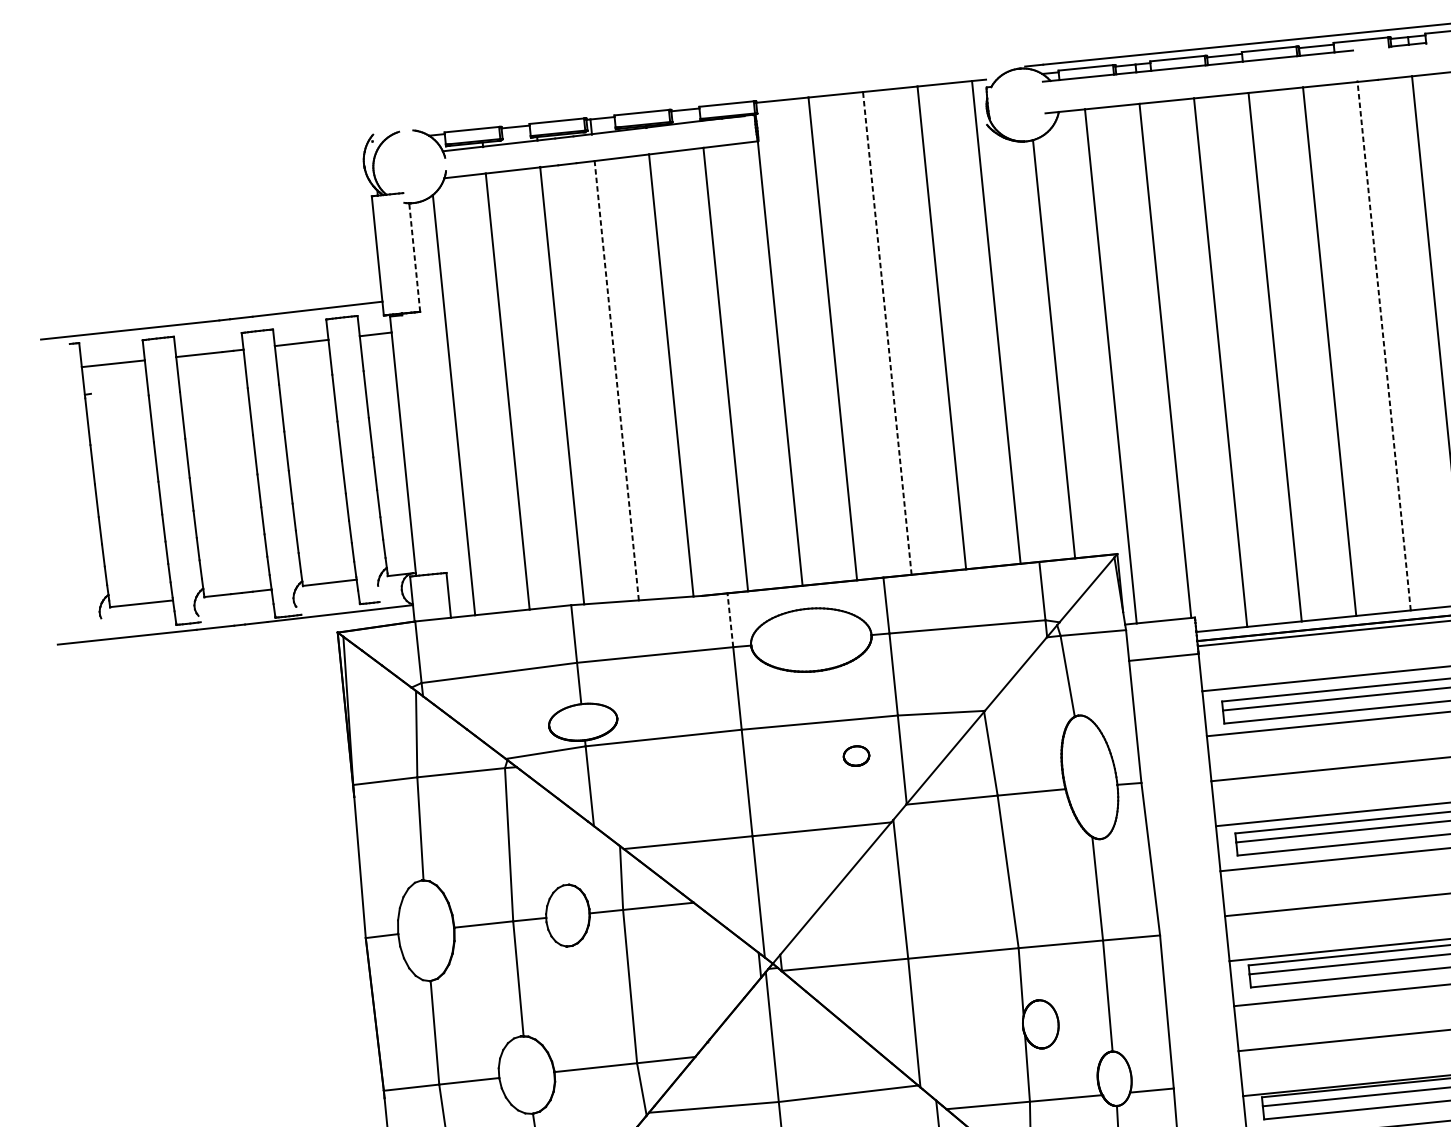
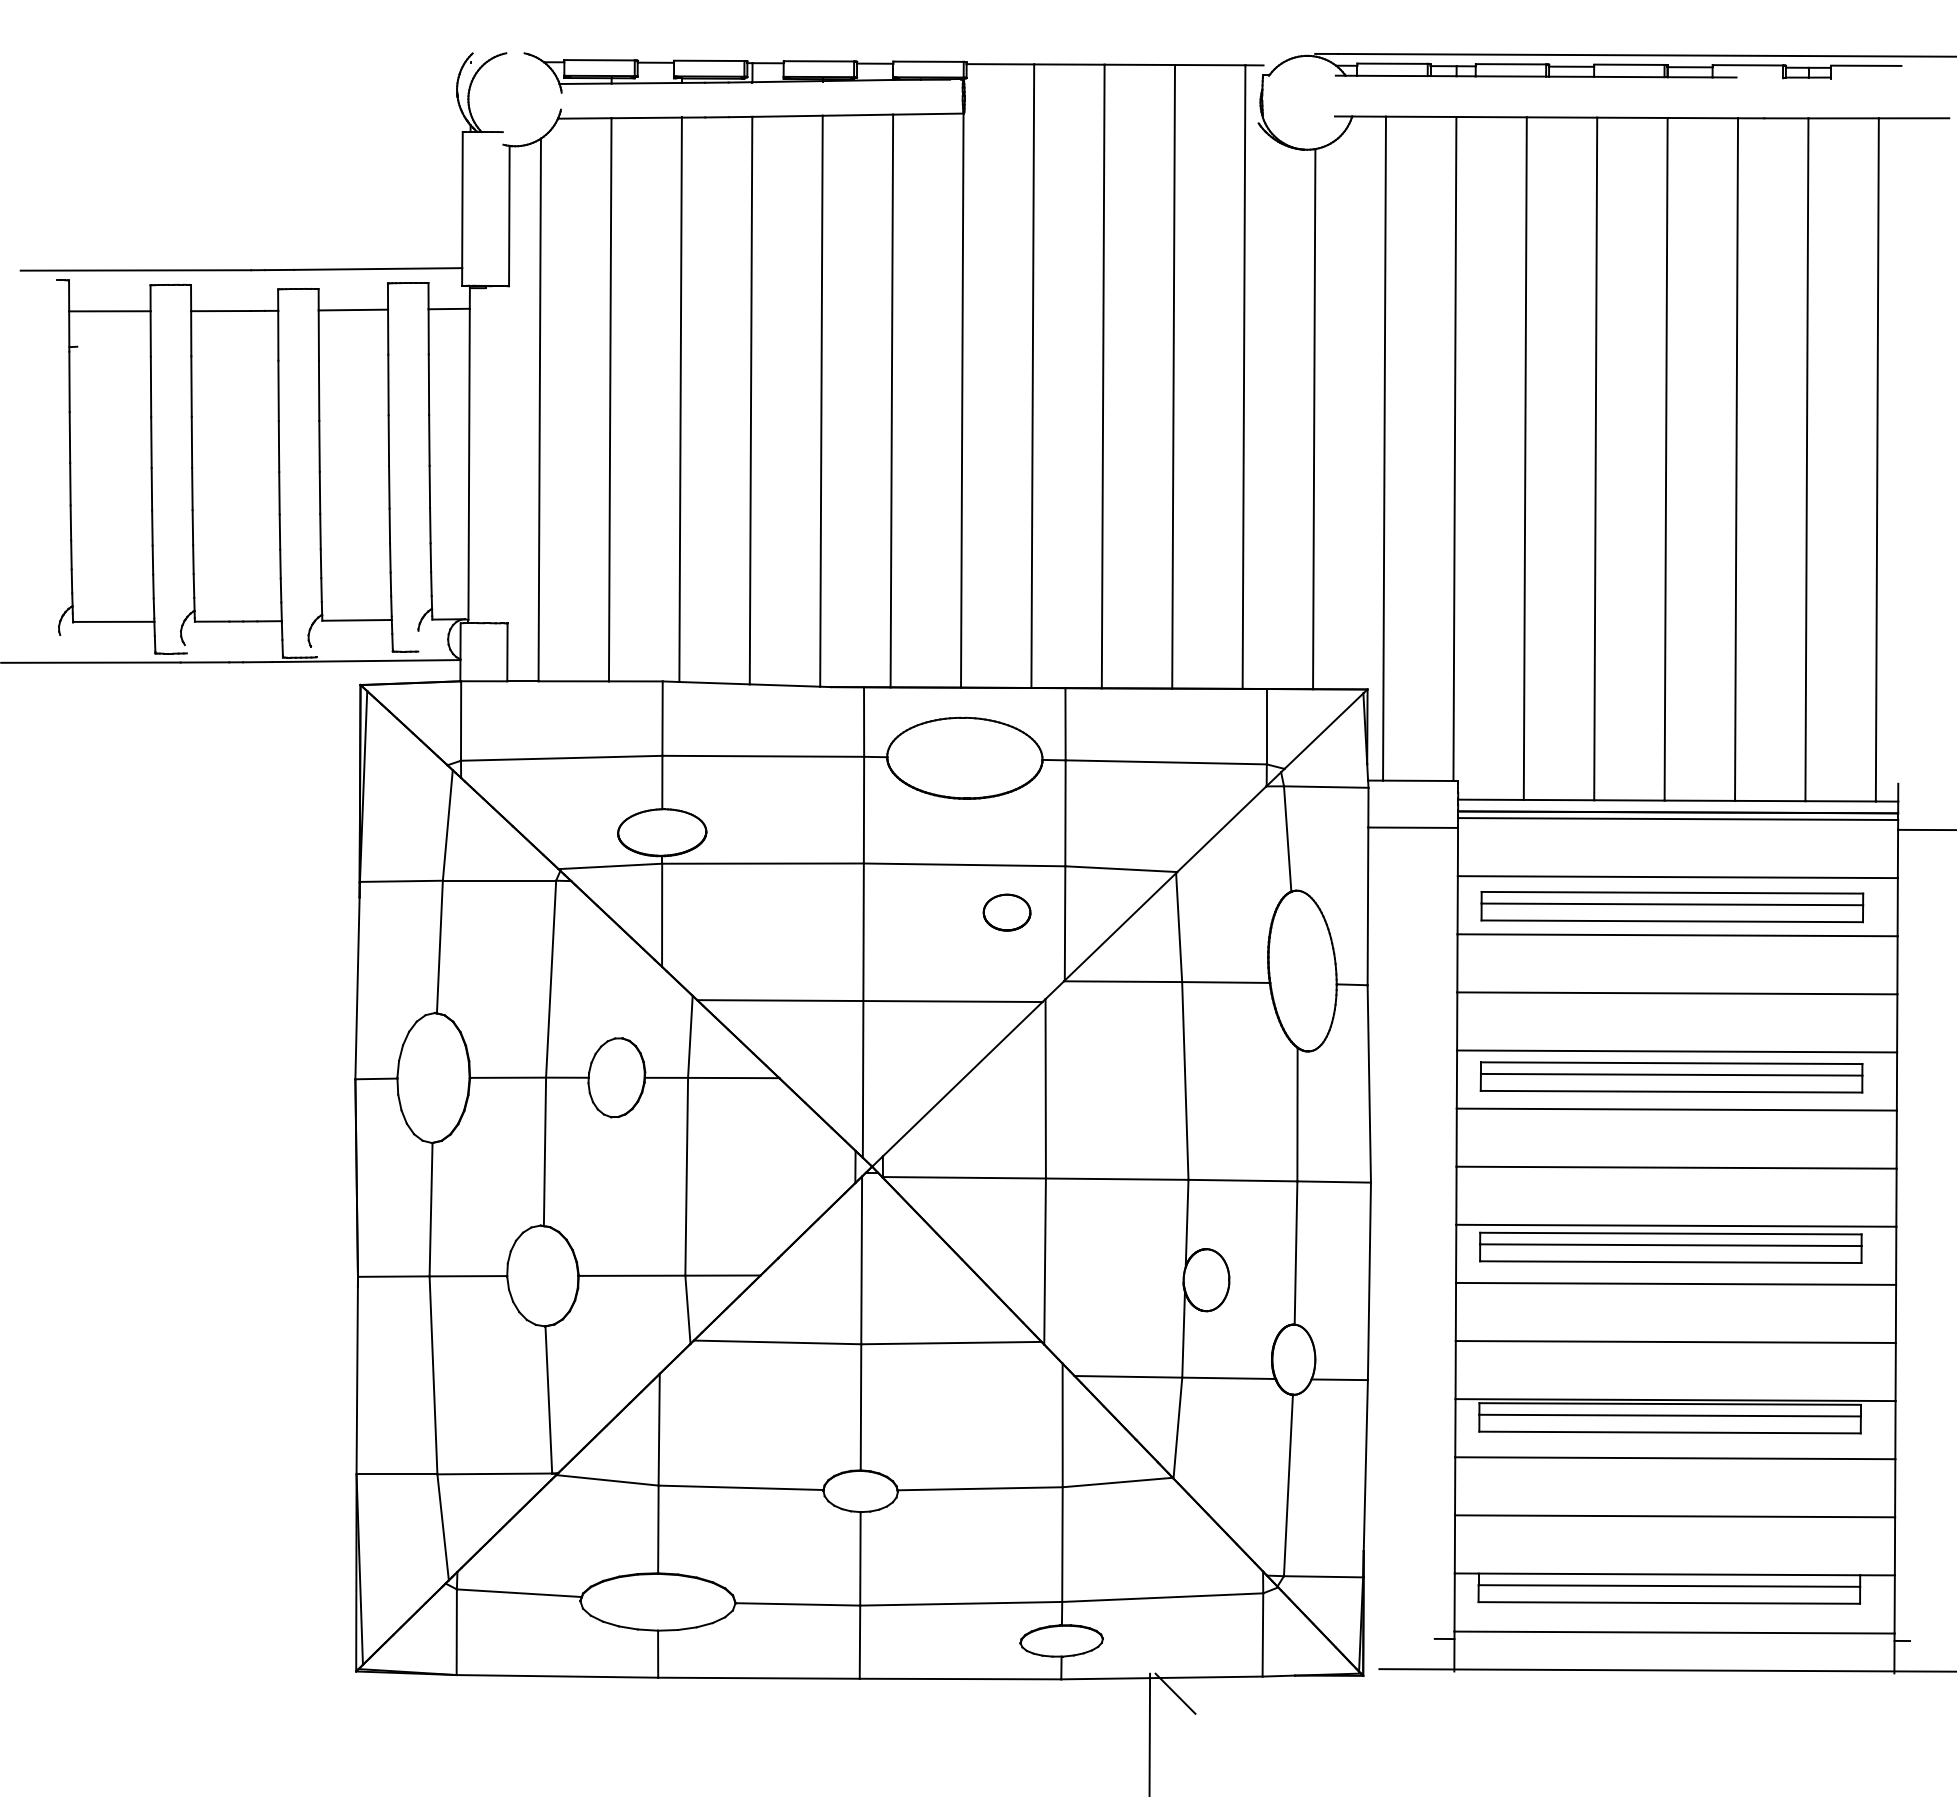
line: (414, 257) -> (509, 215), dashed -> solid
line: (887, 333) -> (1103, 376), dashed -> solid
line: (1384, 346) -> (1736, 459), dashed -> solid
line: (617, 380) -> (751, 400), dashed -> solid
line: (730, 620) -> (864, 722), dashed -> solid
part: (856, 756) -> (1006, 912), size x1.43

